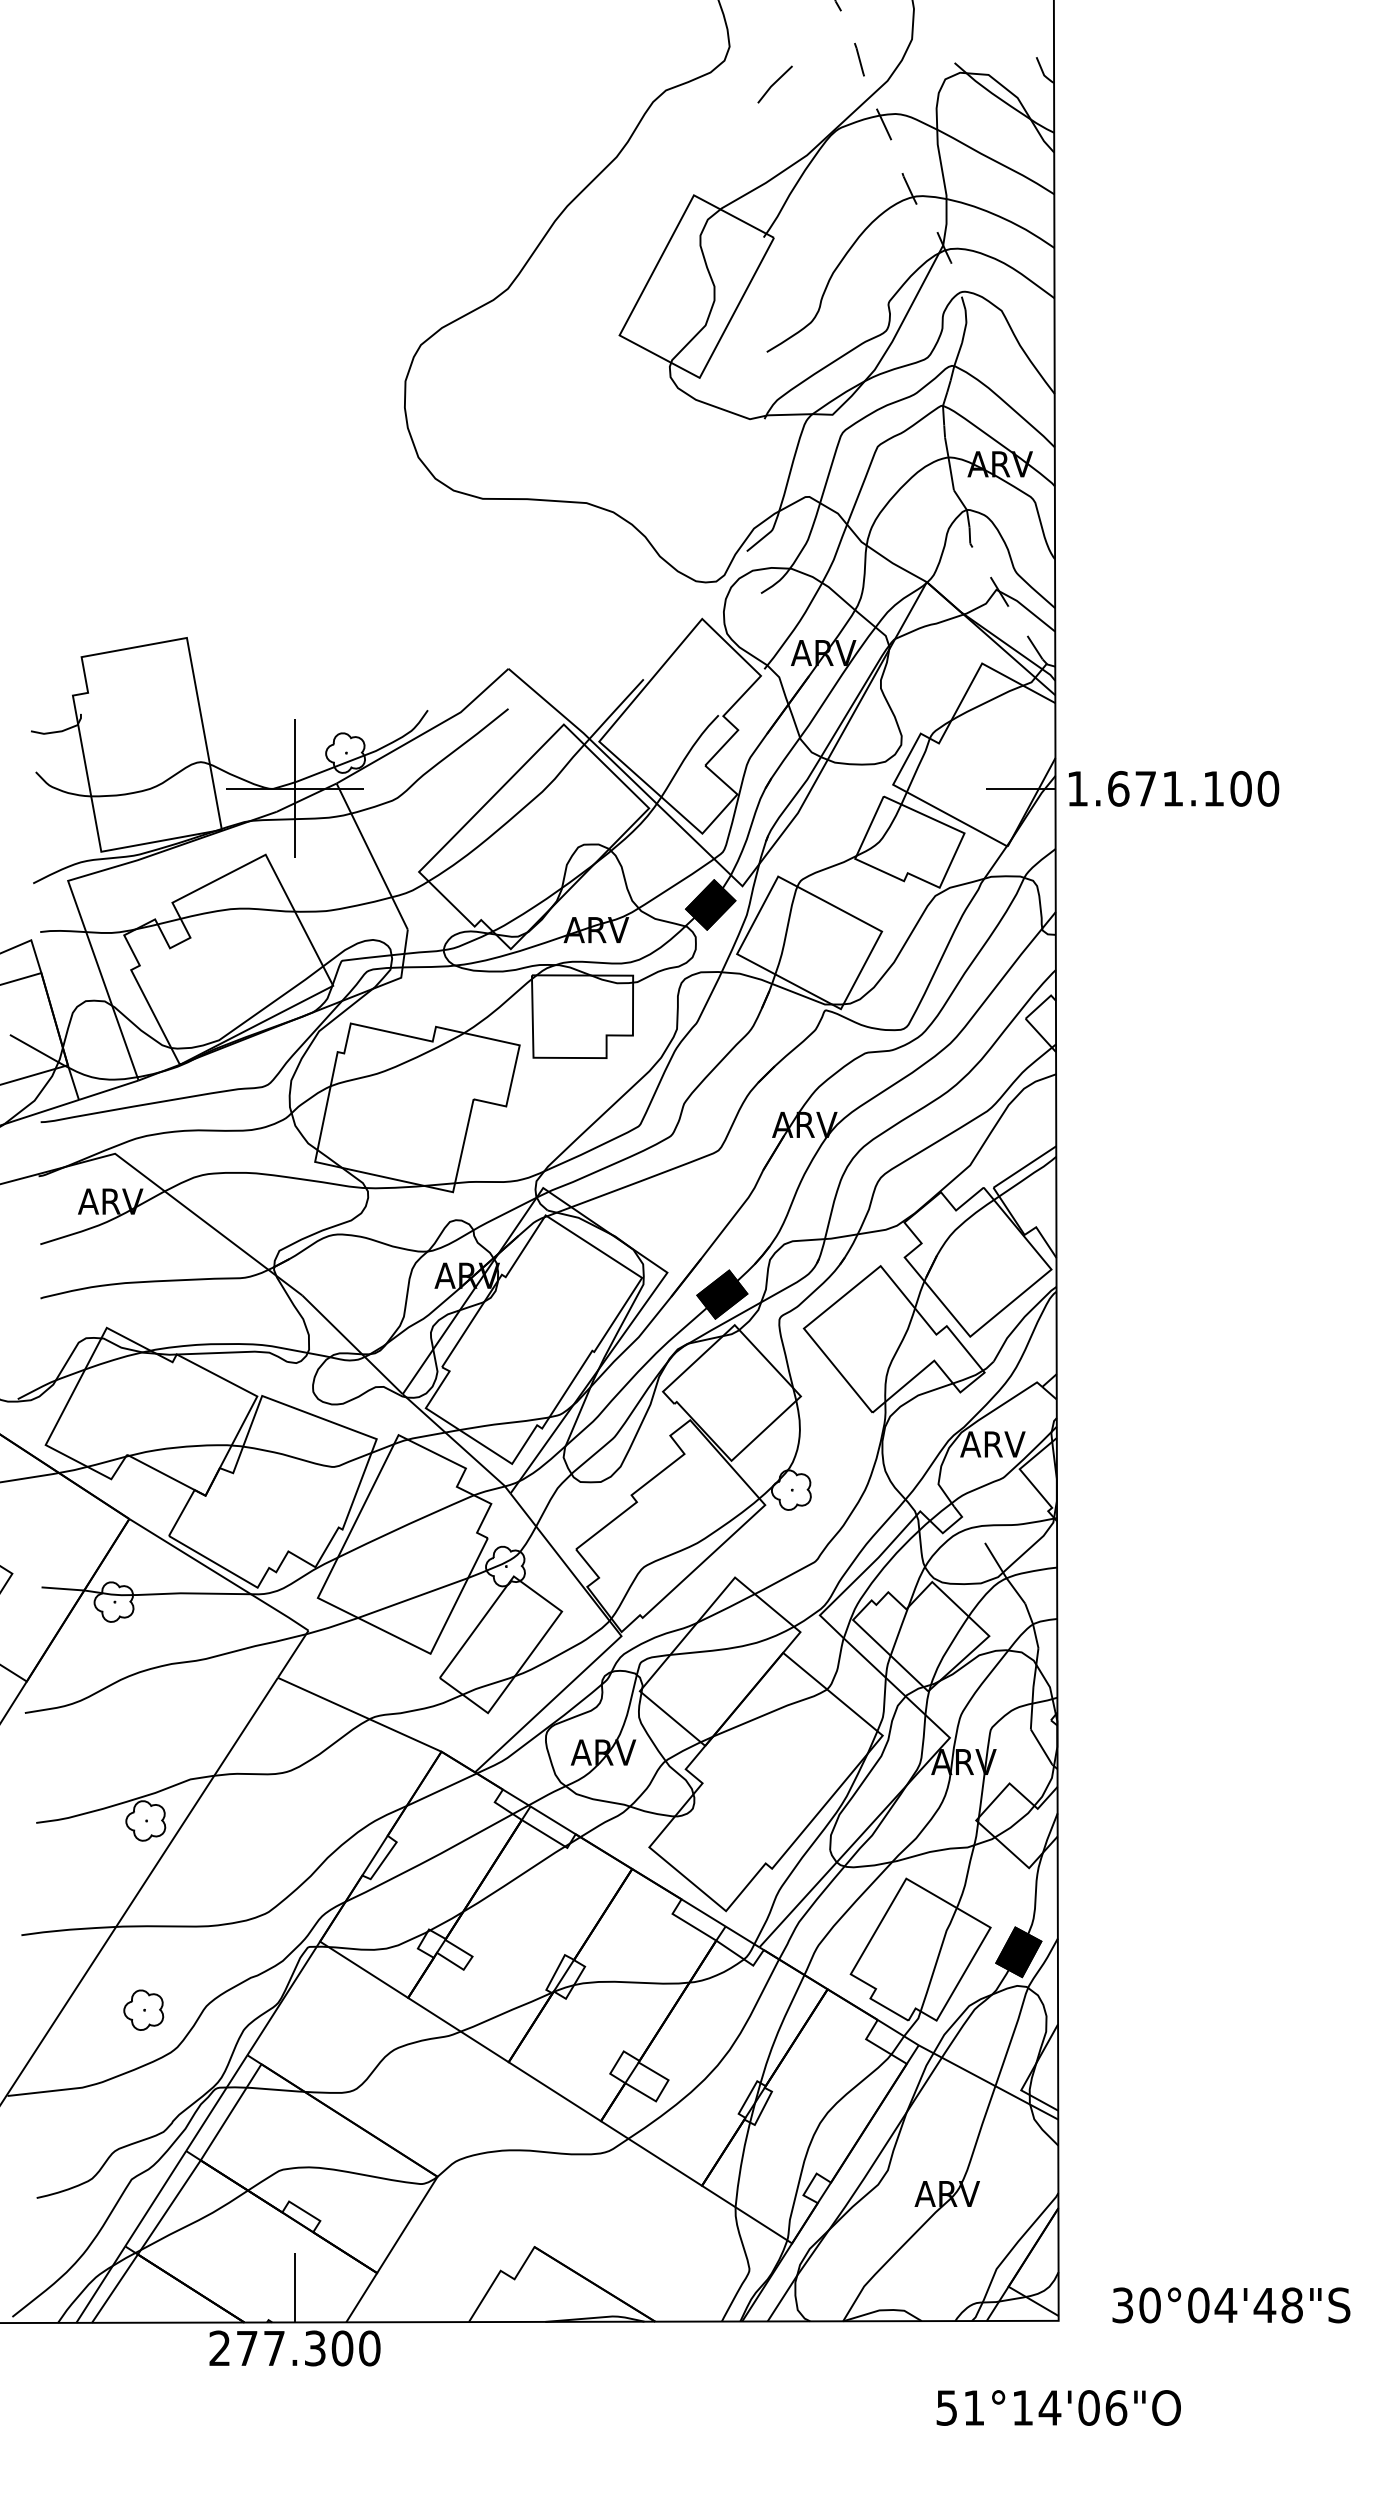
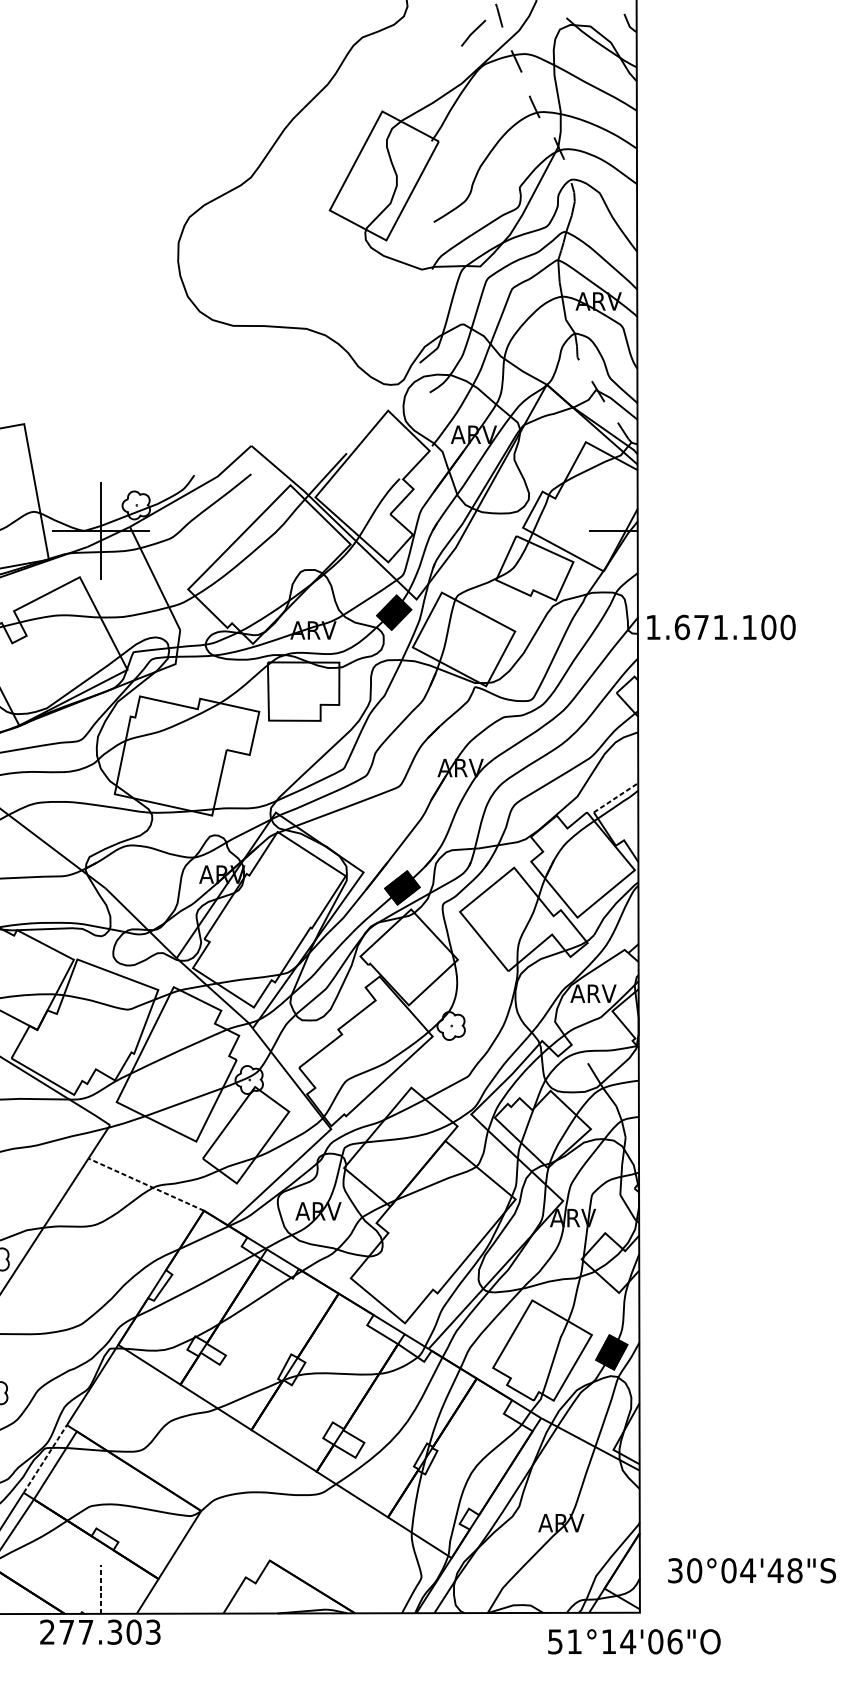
line: (774, 84) -> (473, 33), moved
text: (1174, 788) -> (721, 627), moved
line: (1024, 1167) -> (615, 798), solid -> dashed
line: (359, 1714) -> (146, 1184), solid -> dashed
line: (216, 2103) -> (45, 1459), solid -> dashed
line: (294, 2287) -> (100, 1589), solid -> dashed
text: (1231, 2305) -> (752, 1570), moved
text: (369, 2348) -> (153, 1632), 277.300 -> 277.303
text: (1058, 2407) -> (634, 1641), moved

